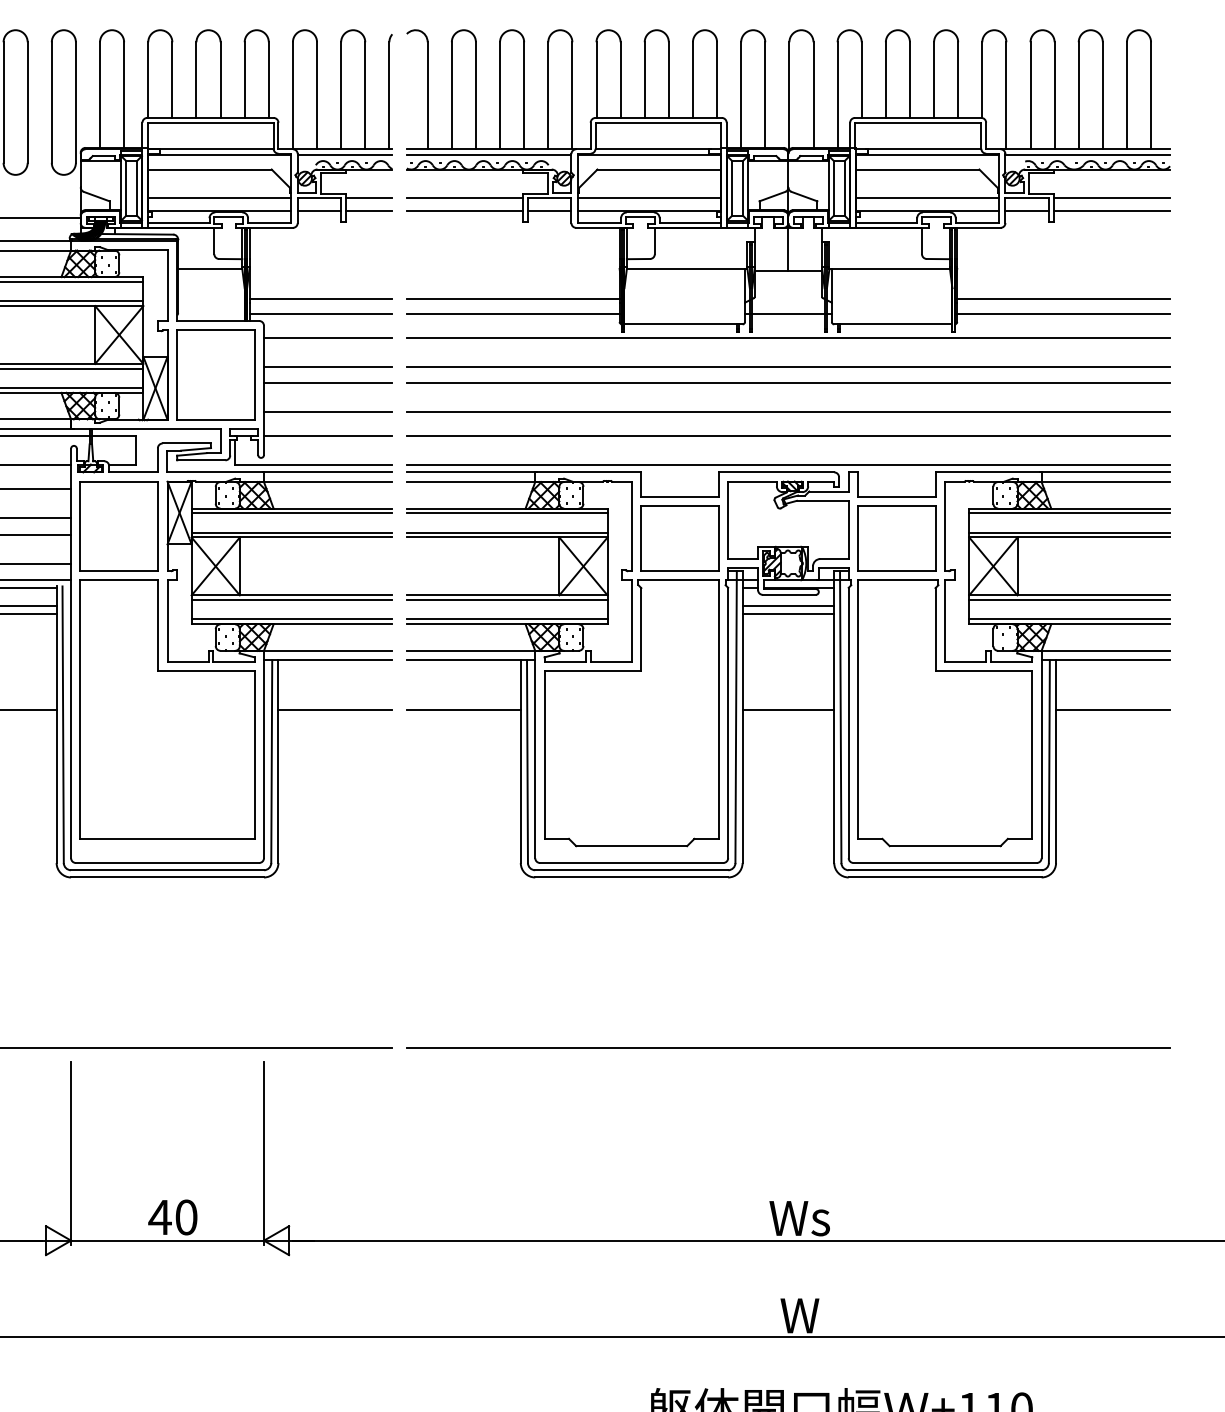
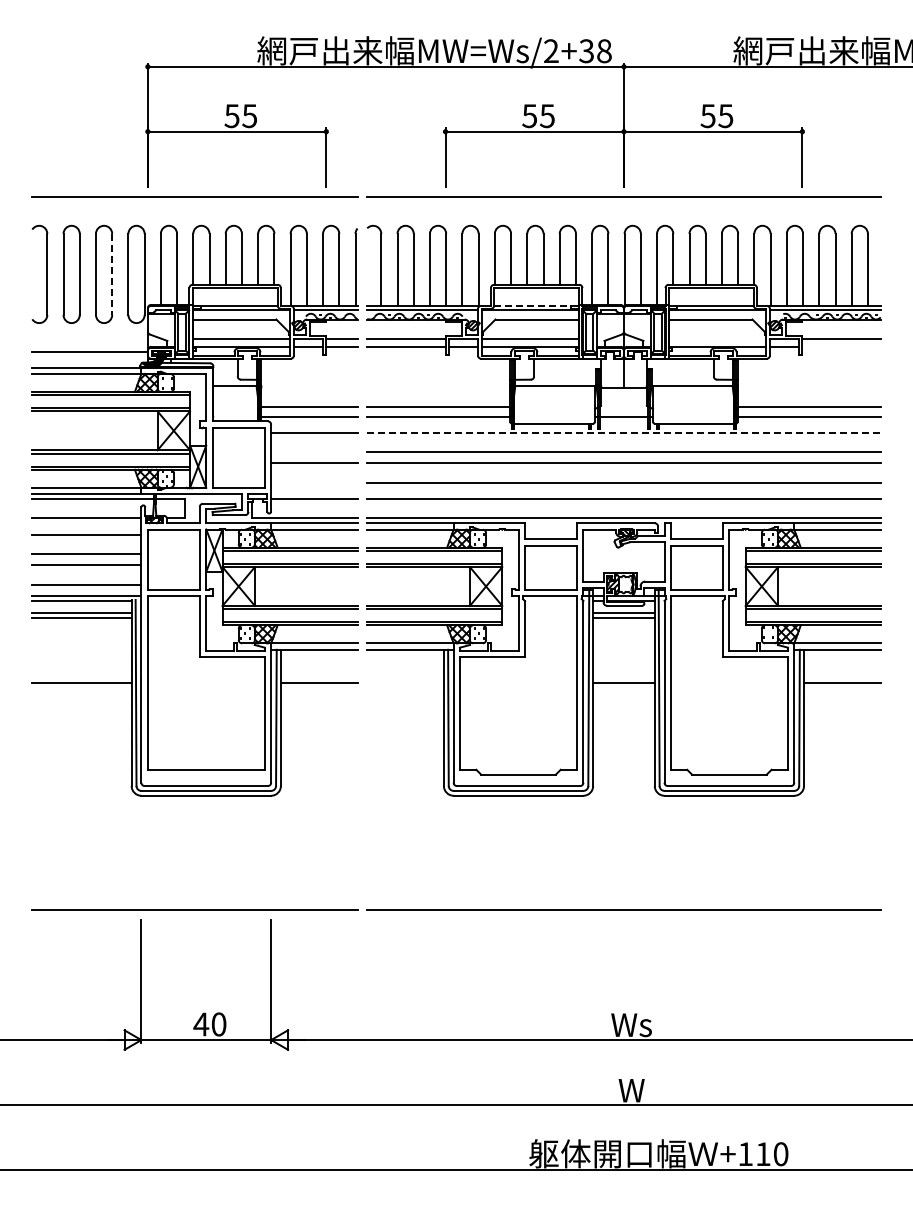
line: (28, 102) -> (112, 274), solid -> dashed
line: (652, 148) -> (532, 305), solid -> dashed
line: (927, 197) -> (717, 338), removed
line: (1111, 211) -> (841, 347), removed
line: (787, 337) -> (623, 432), solid -> dashed
line: (328, 367) -> (314, 452), removed
line: (328, 411) -> (314, 482), removed
line: (463, 710) -> (405, 683), removed

